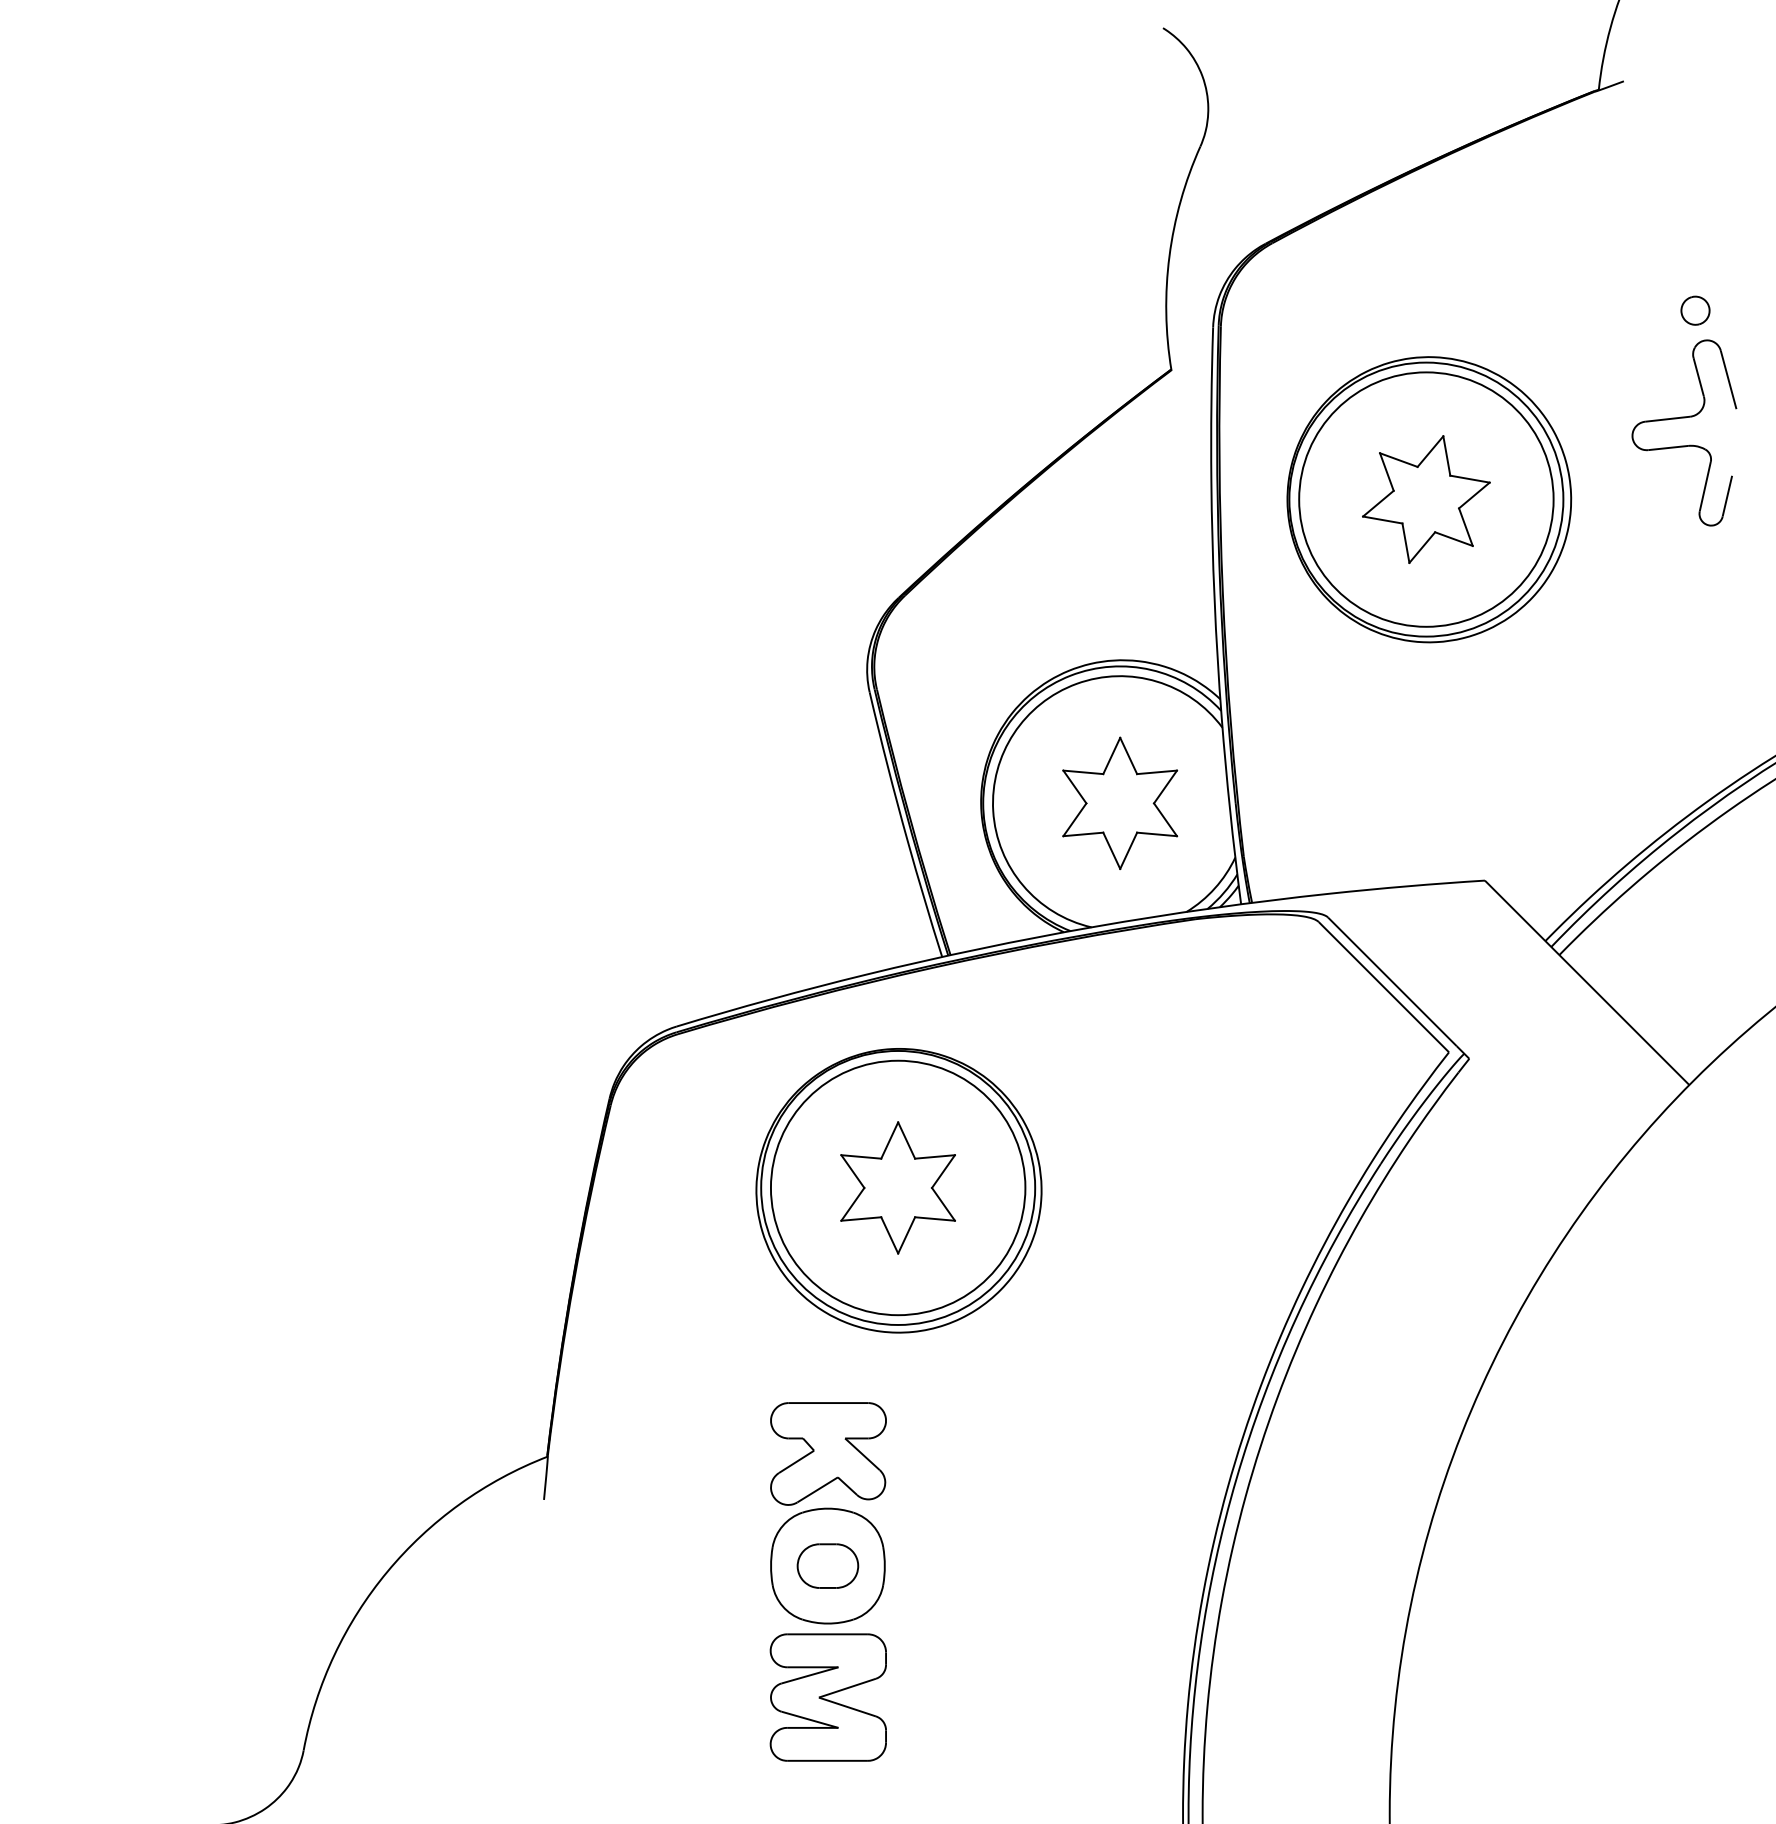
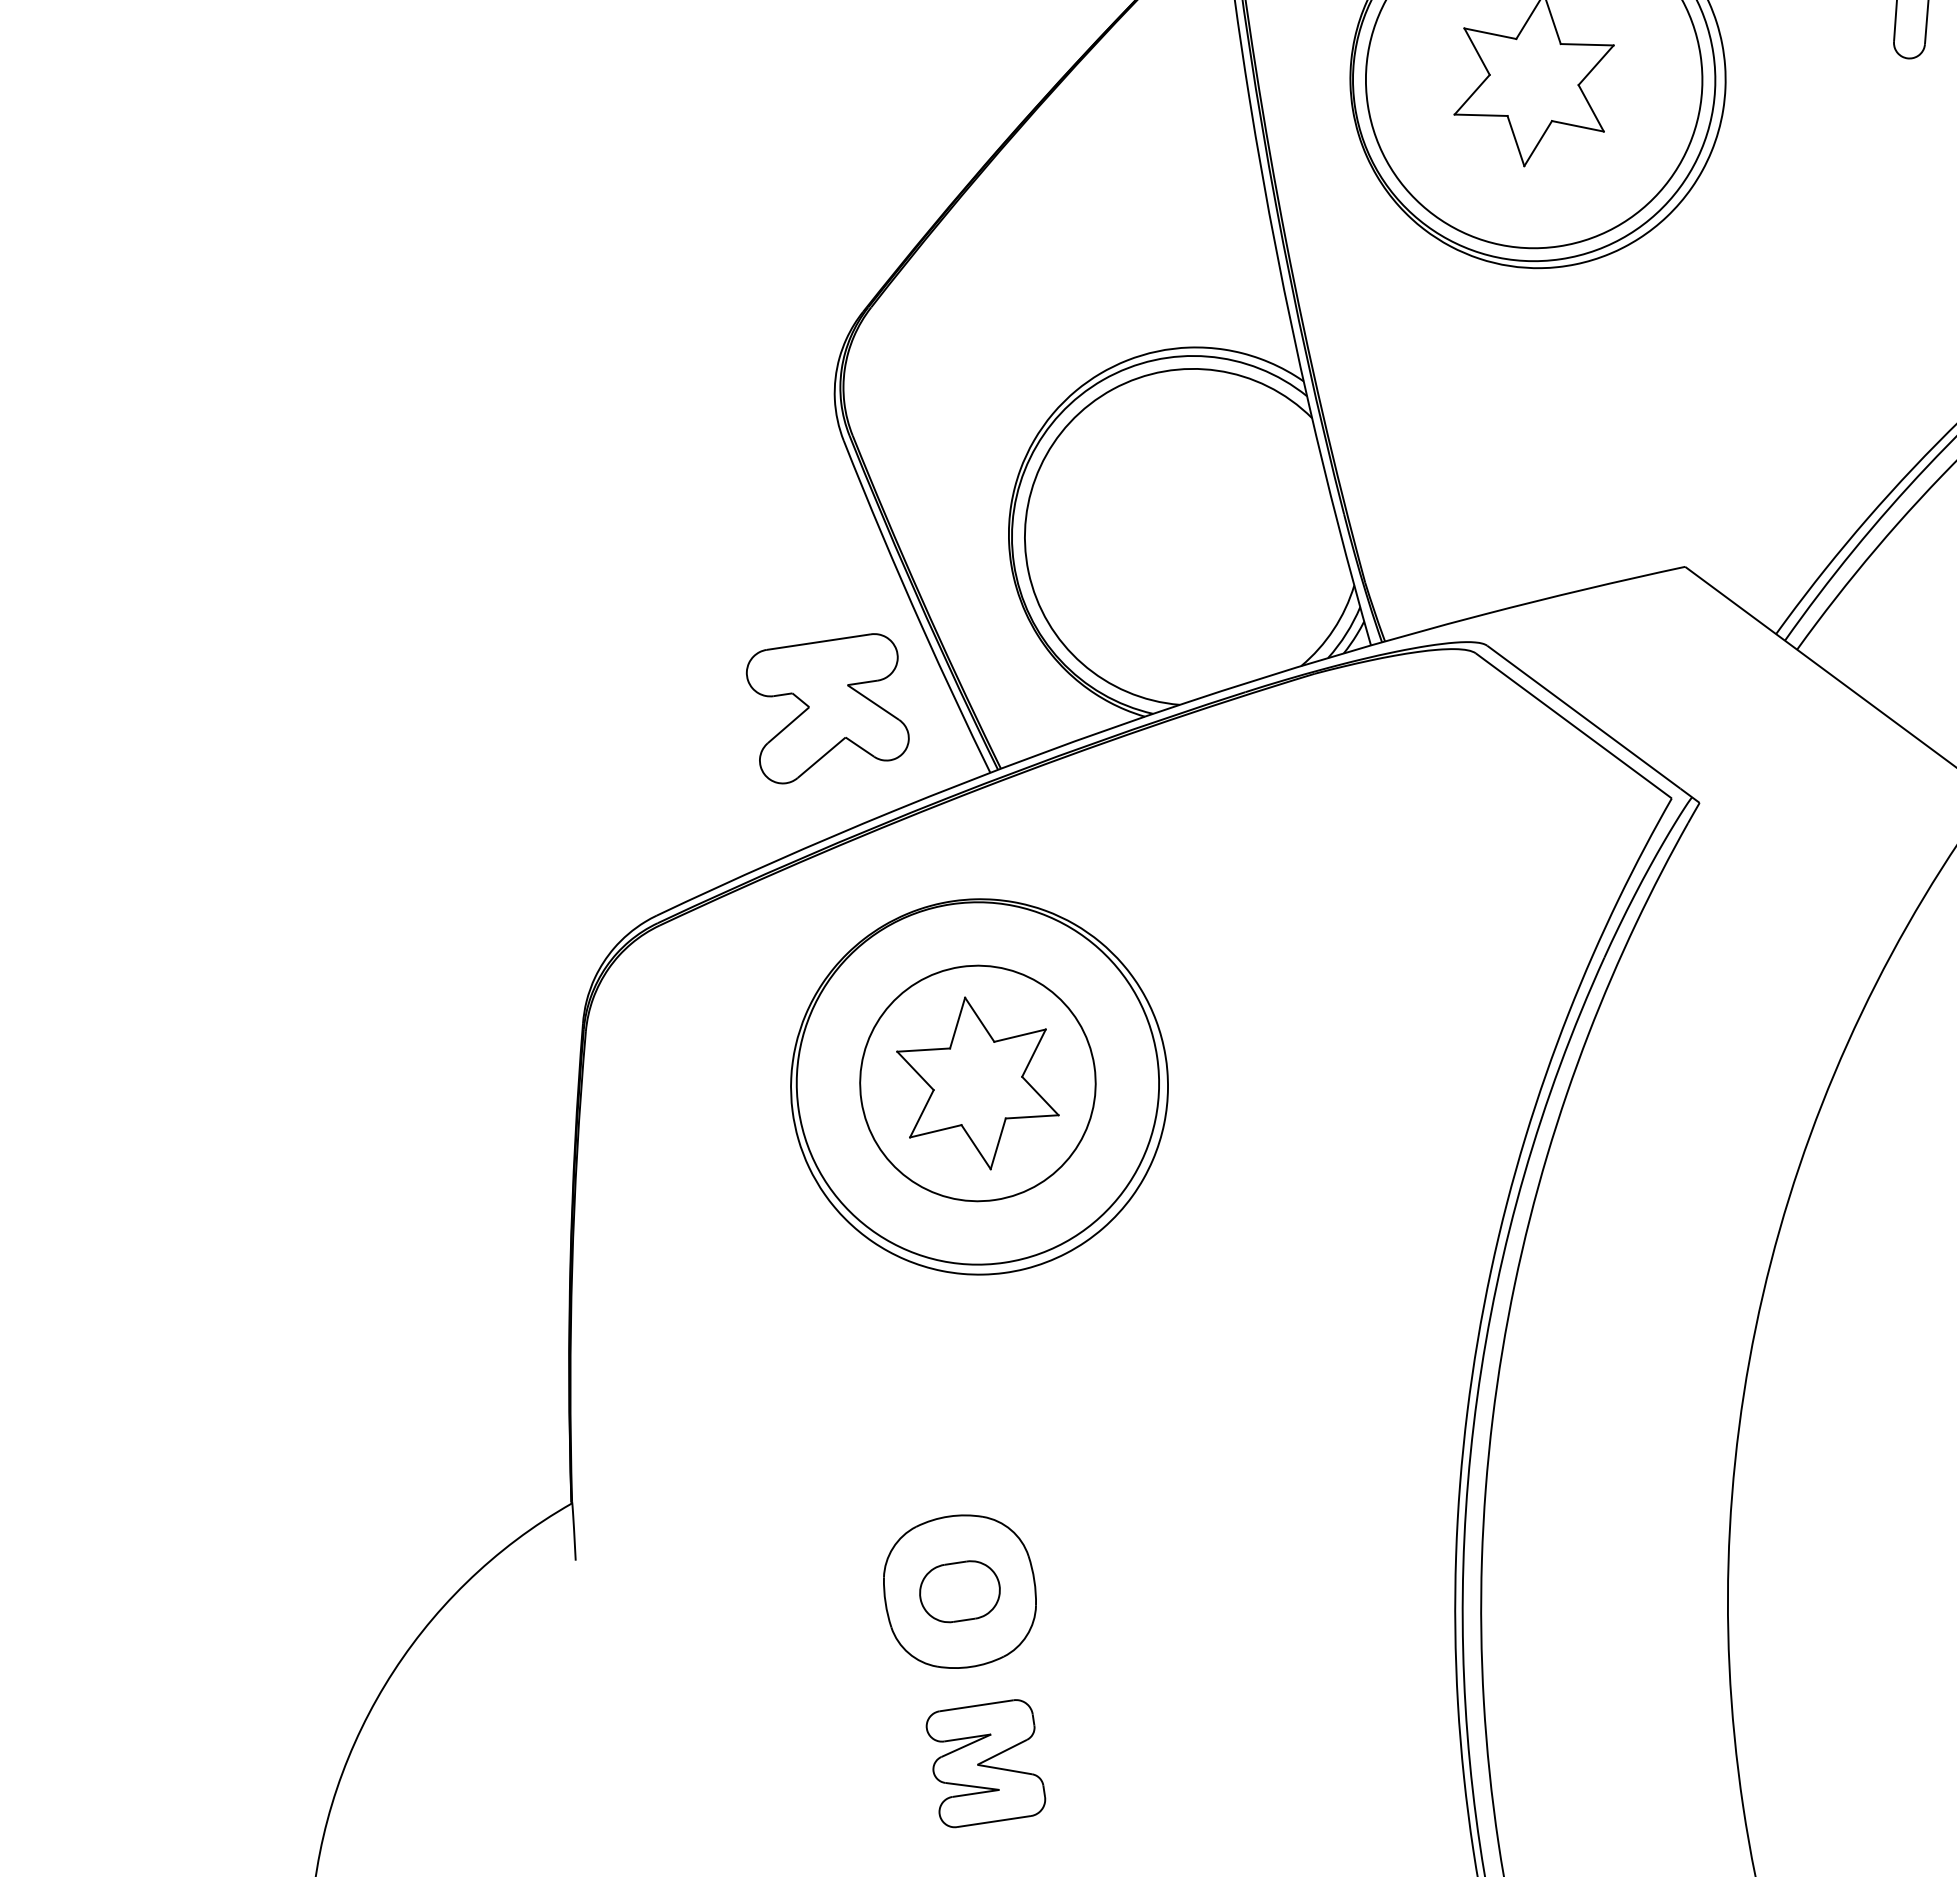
part: (1120, 802) -> (1193, 535), removed
circle: (897, 1187) -> (976, 1082), size x0.7
part: (828, 1453) -> (828, 708), moved
part: (827, 1697) -> (985, 1763), size x0.7

